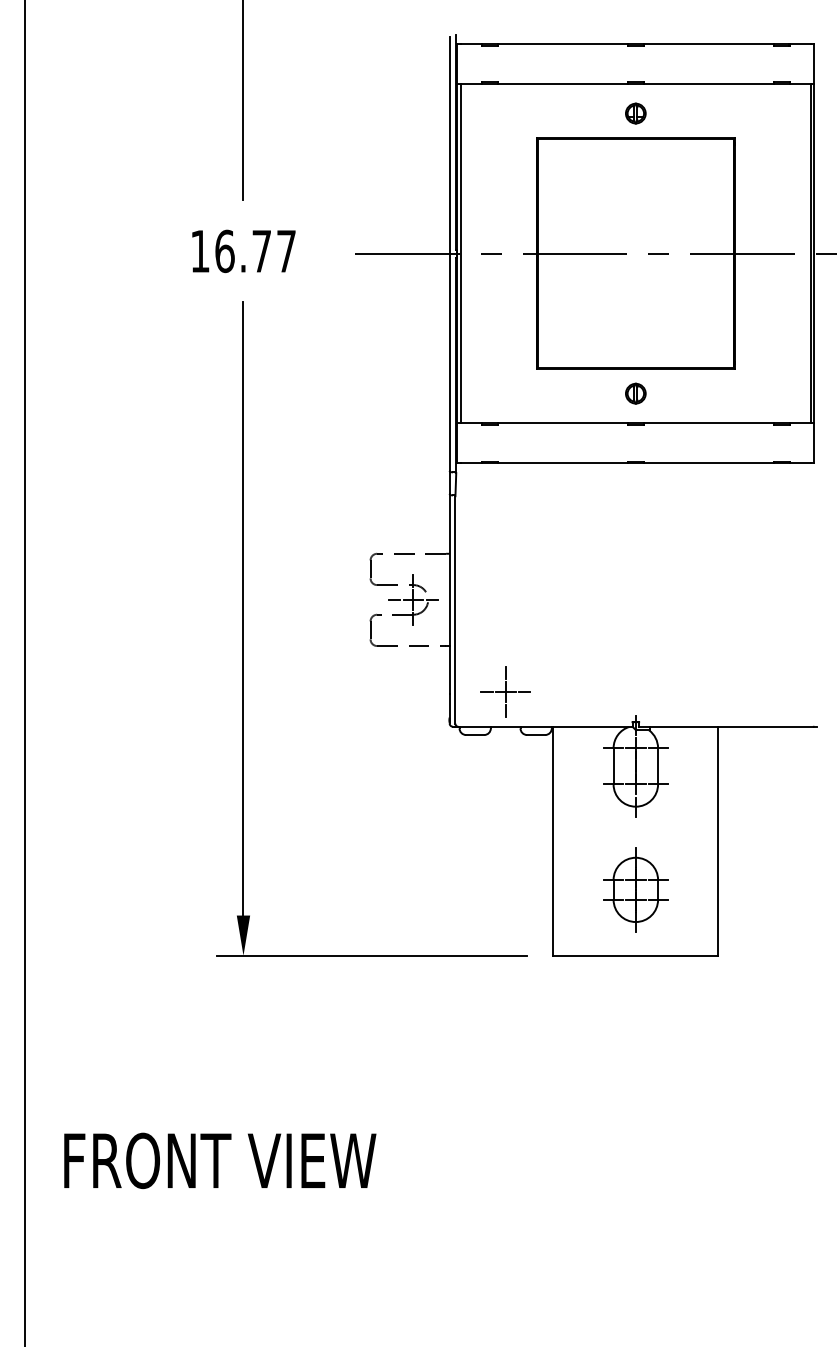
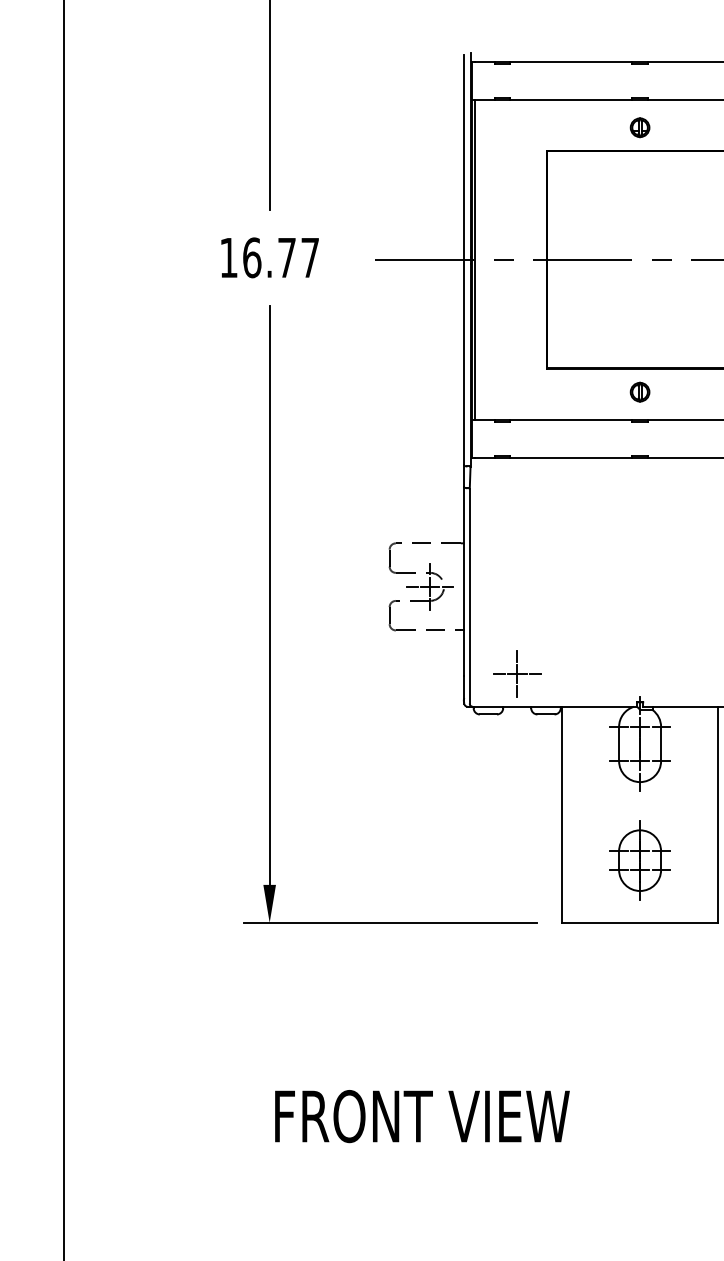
text: (220, 1160) -> (422, 1116), moved

